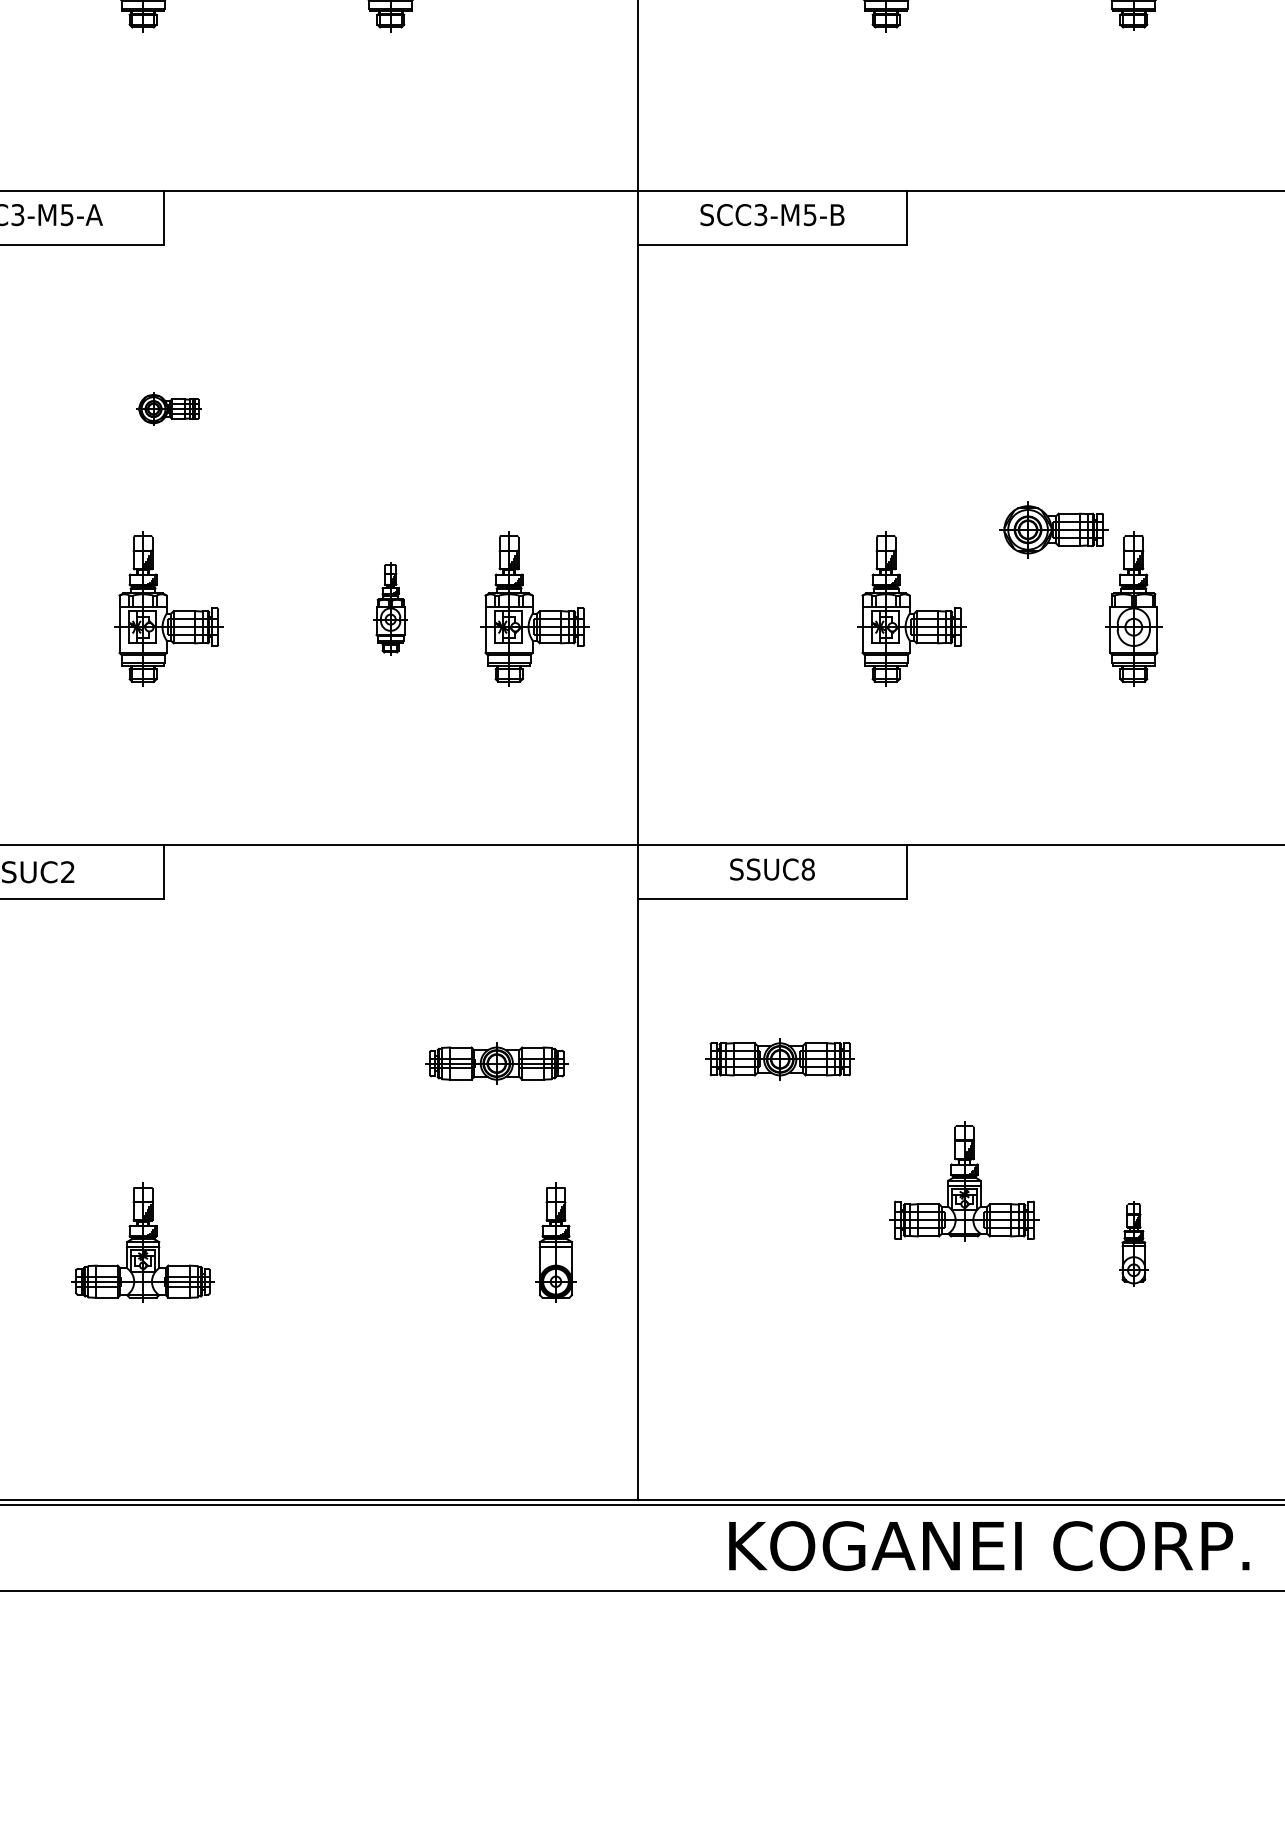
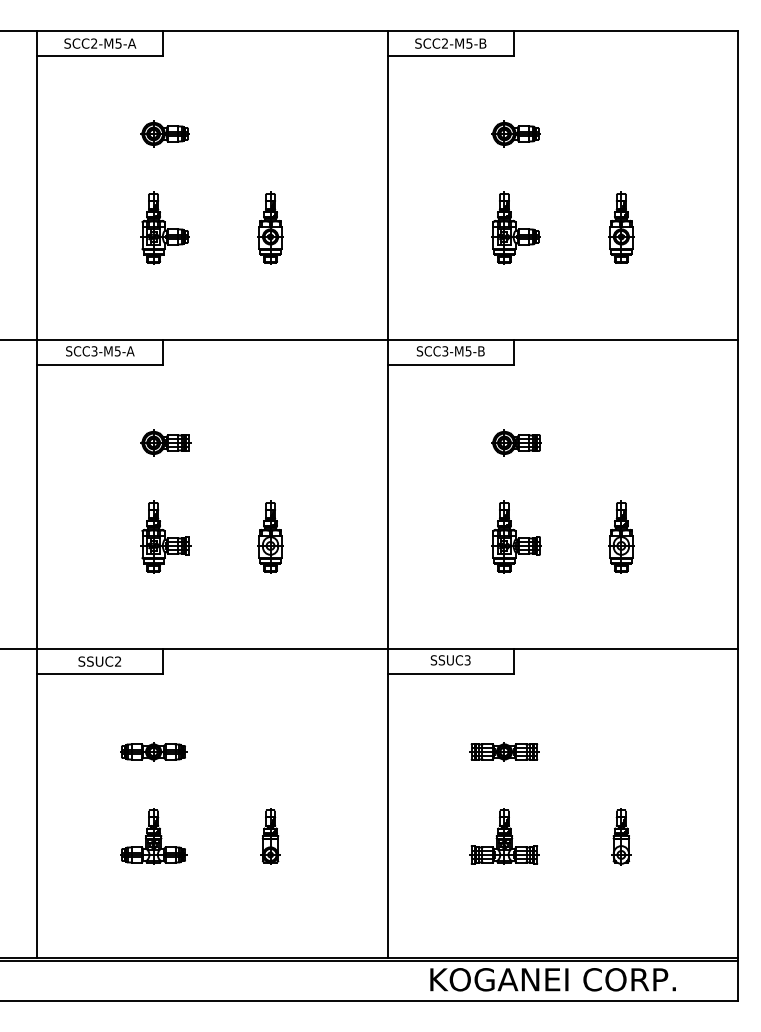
part: (168, 408) -> (165, 442), size x1.67
part: (1053, 528) -> (516, 442), moved
part: (390, 607) -> (270, 536), size x1.67
part: (534, 607) -> (338, 536), removed
text: (807, 869) -> (467, 660), SSUC8 -> SSUC3
part: (780, 1058) -> (504, 751), moved
part: (496, 1062) -> (153, 751), moved
part: (964, 1181) -> (504, 836), moved
part: (555, 1242) -> (270, 836), moved
part: (1134, 1242) -> (621, 836), size x1.43

